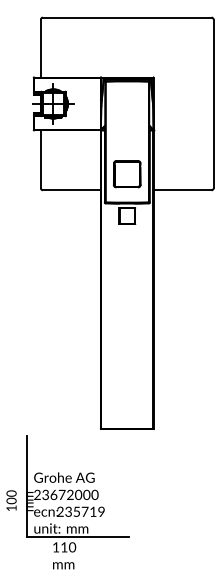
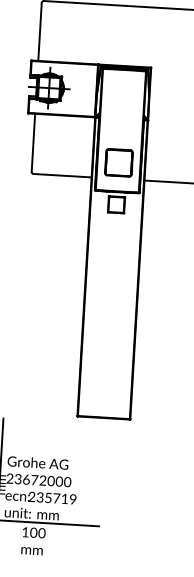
text: (63, 547) -> (32, 532), 110 -> 100

